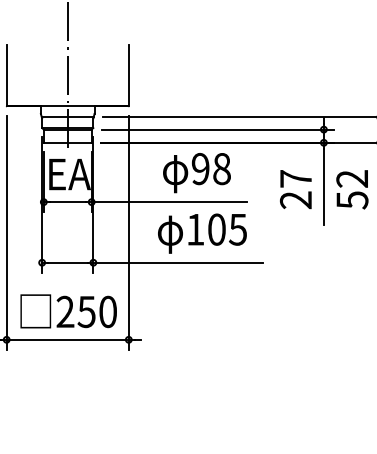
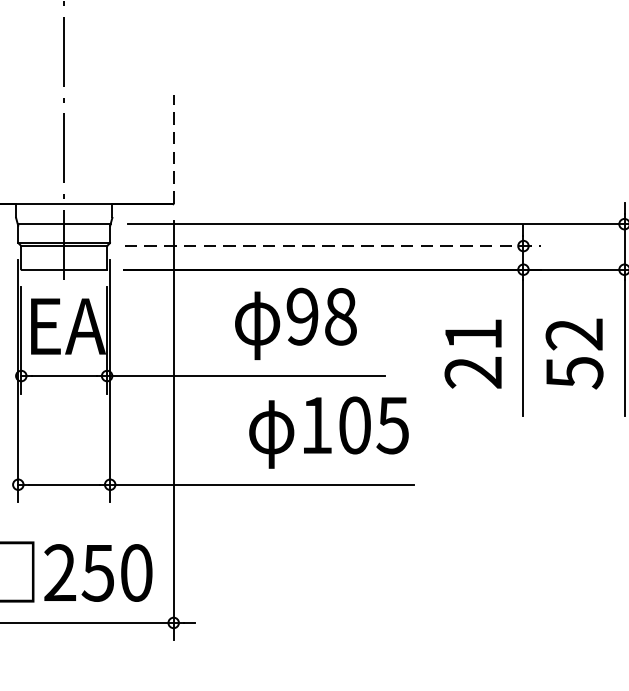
line: (128, 75) -> (173, 149), solid -> dashed
line: (218, 129) -> (334, 245), solid -> dashed
text: (295, 178) -> (472, 333), 27 -> 21
text: (202, 233) -> (329, 432), moved

